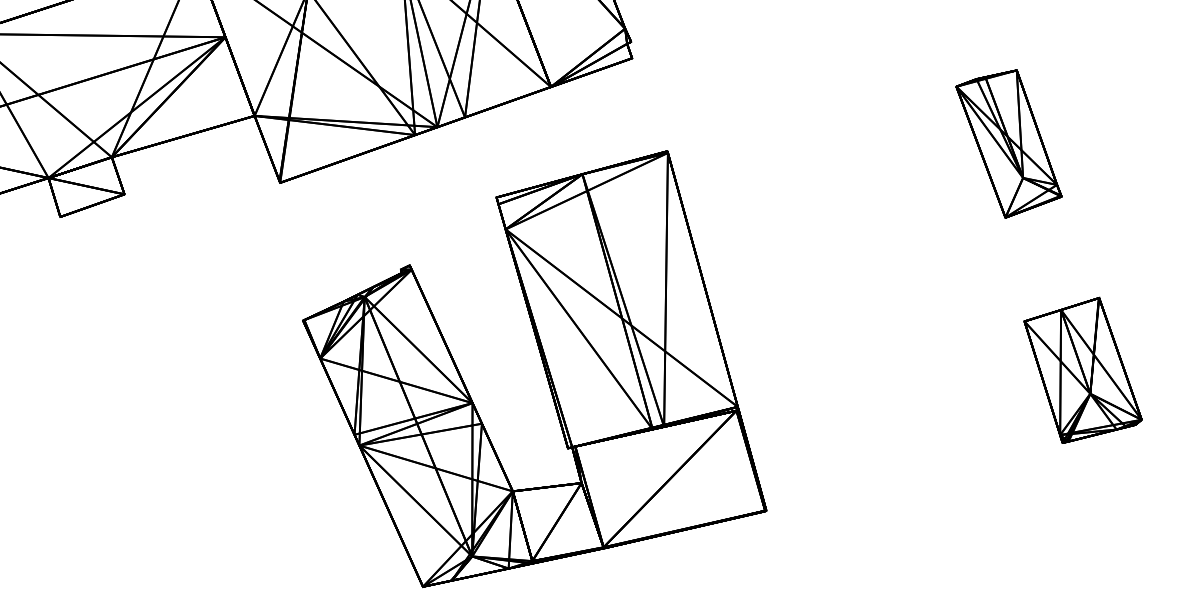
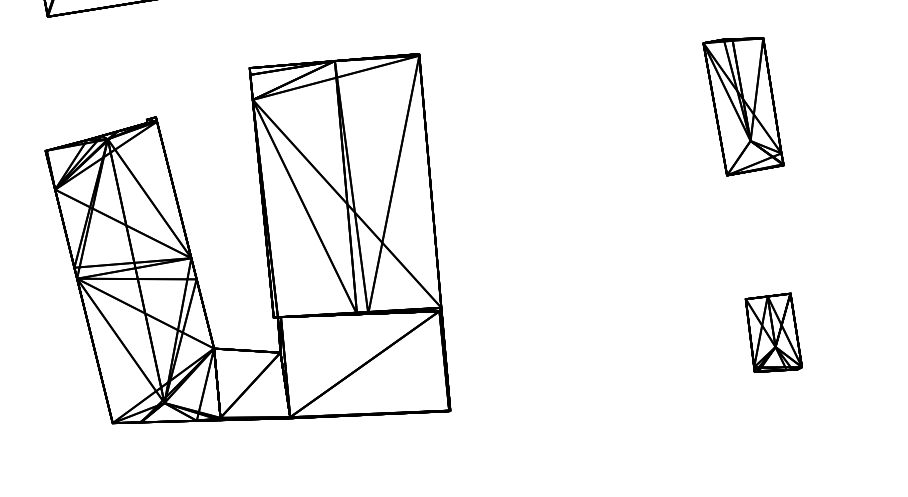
part: (1082, 369) -> (773, 332), size x0.6

